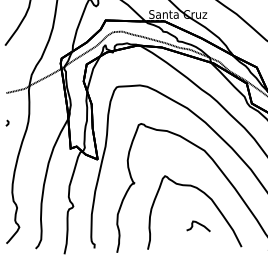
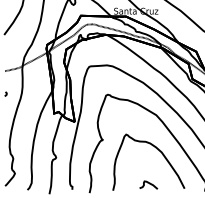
part: (198, 226) -> (148, 185), moved

